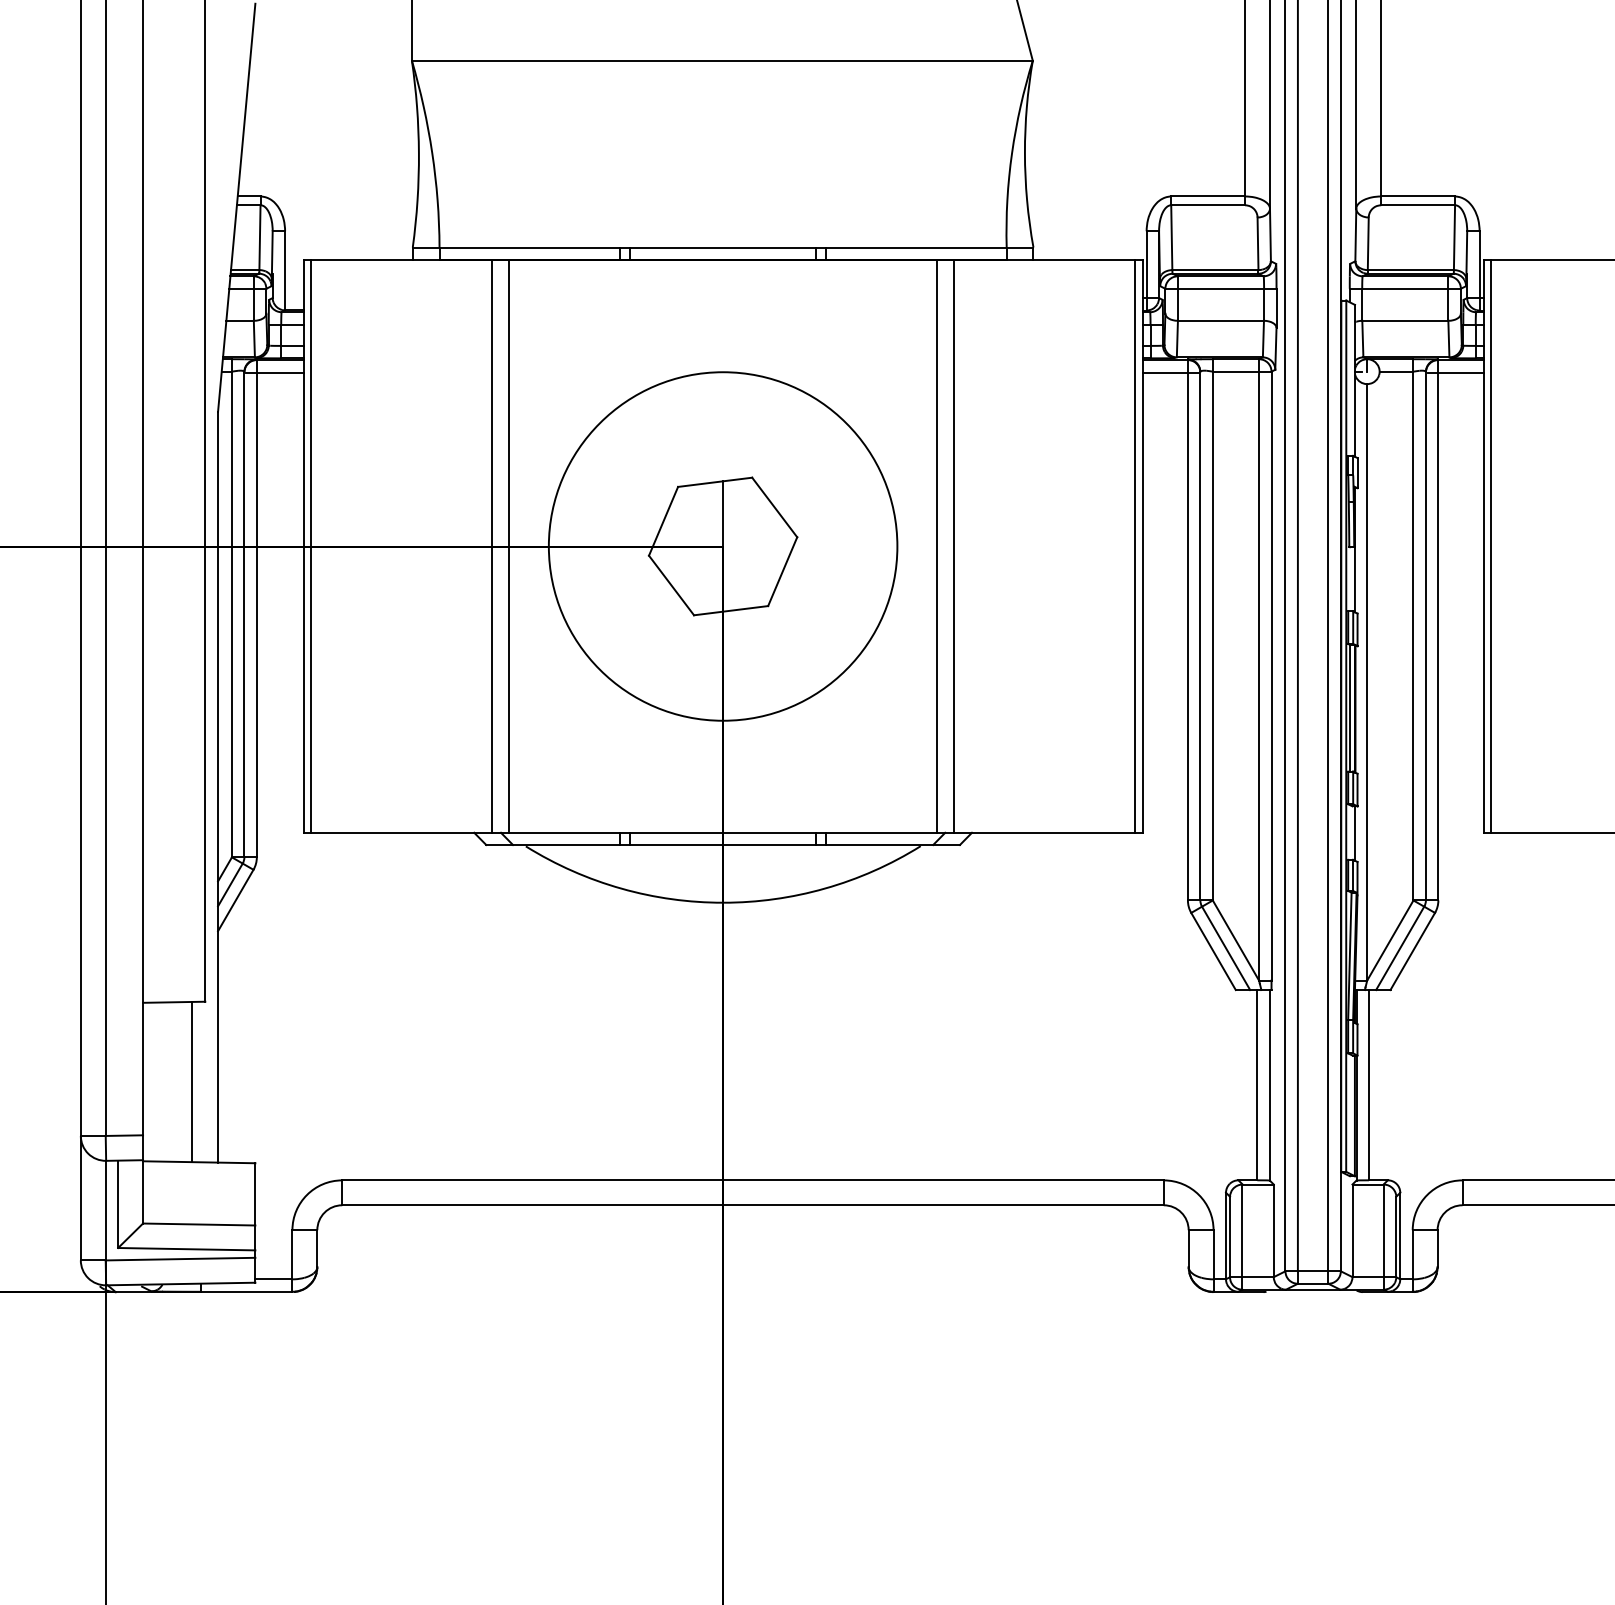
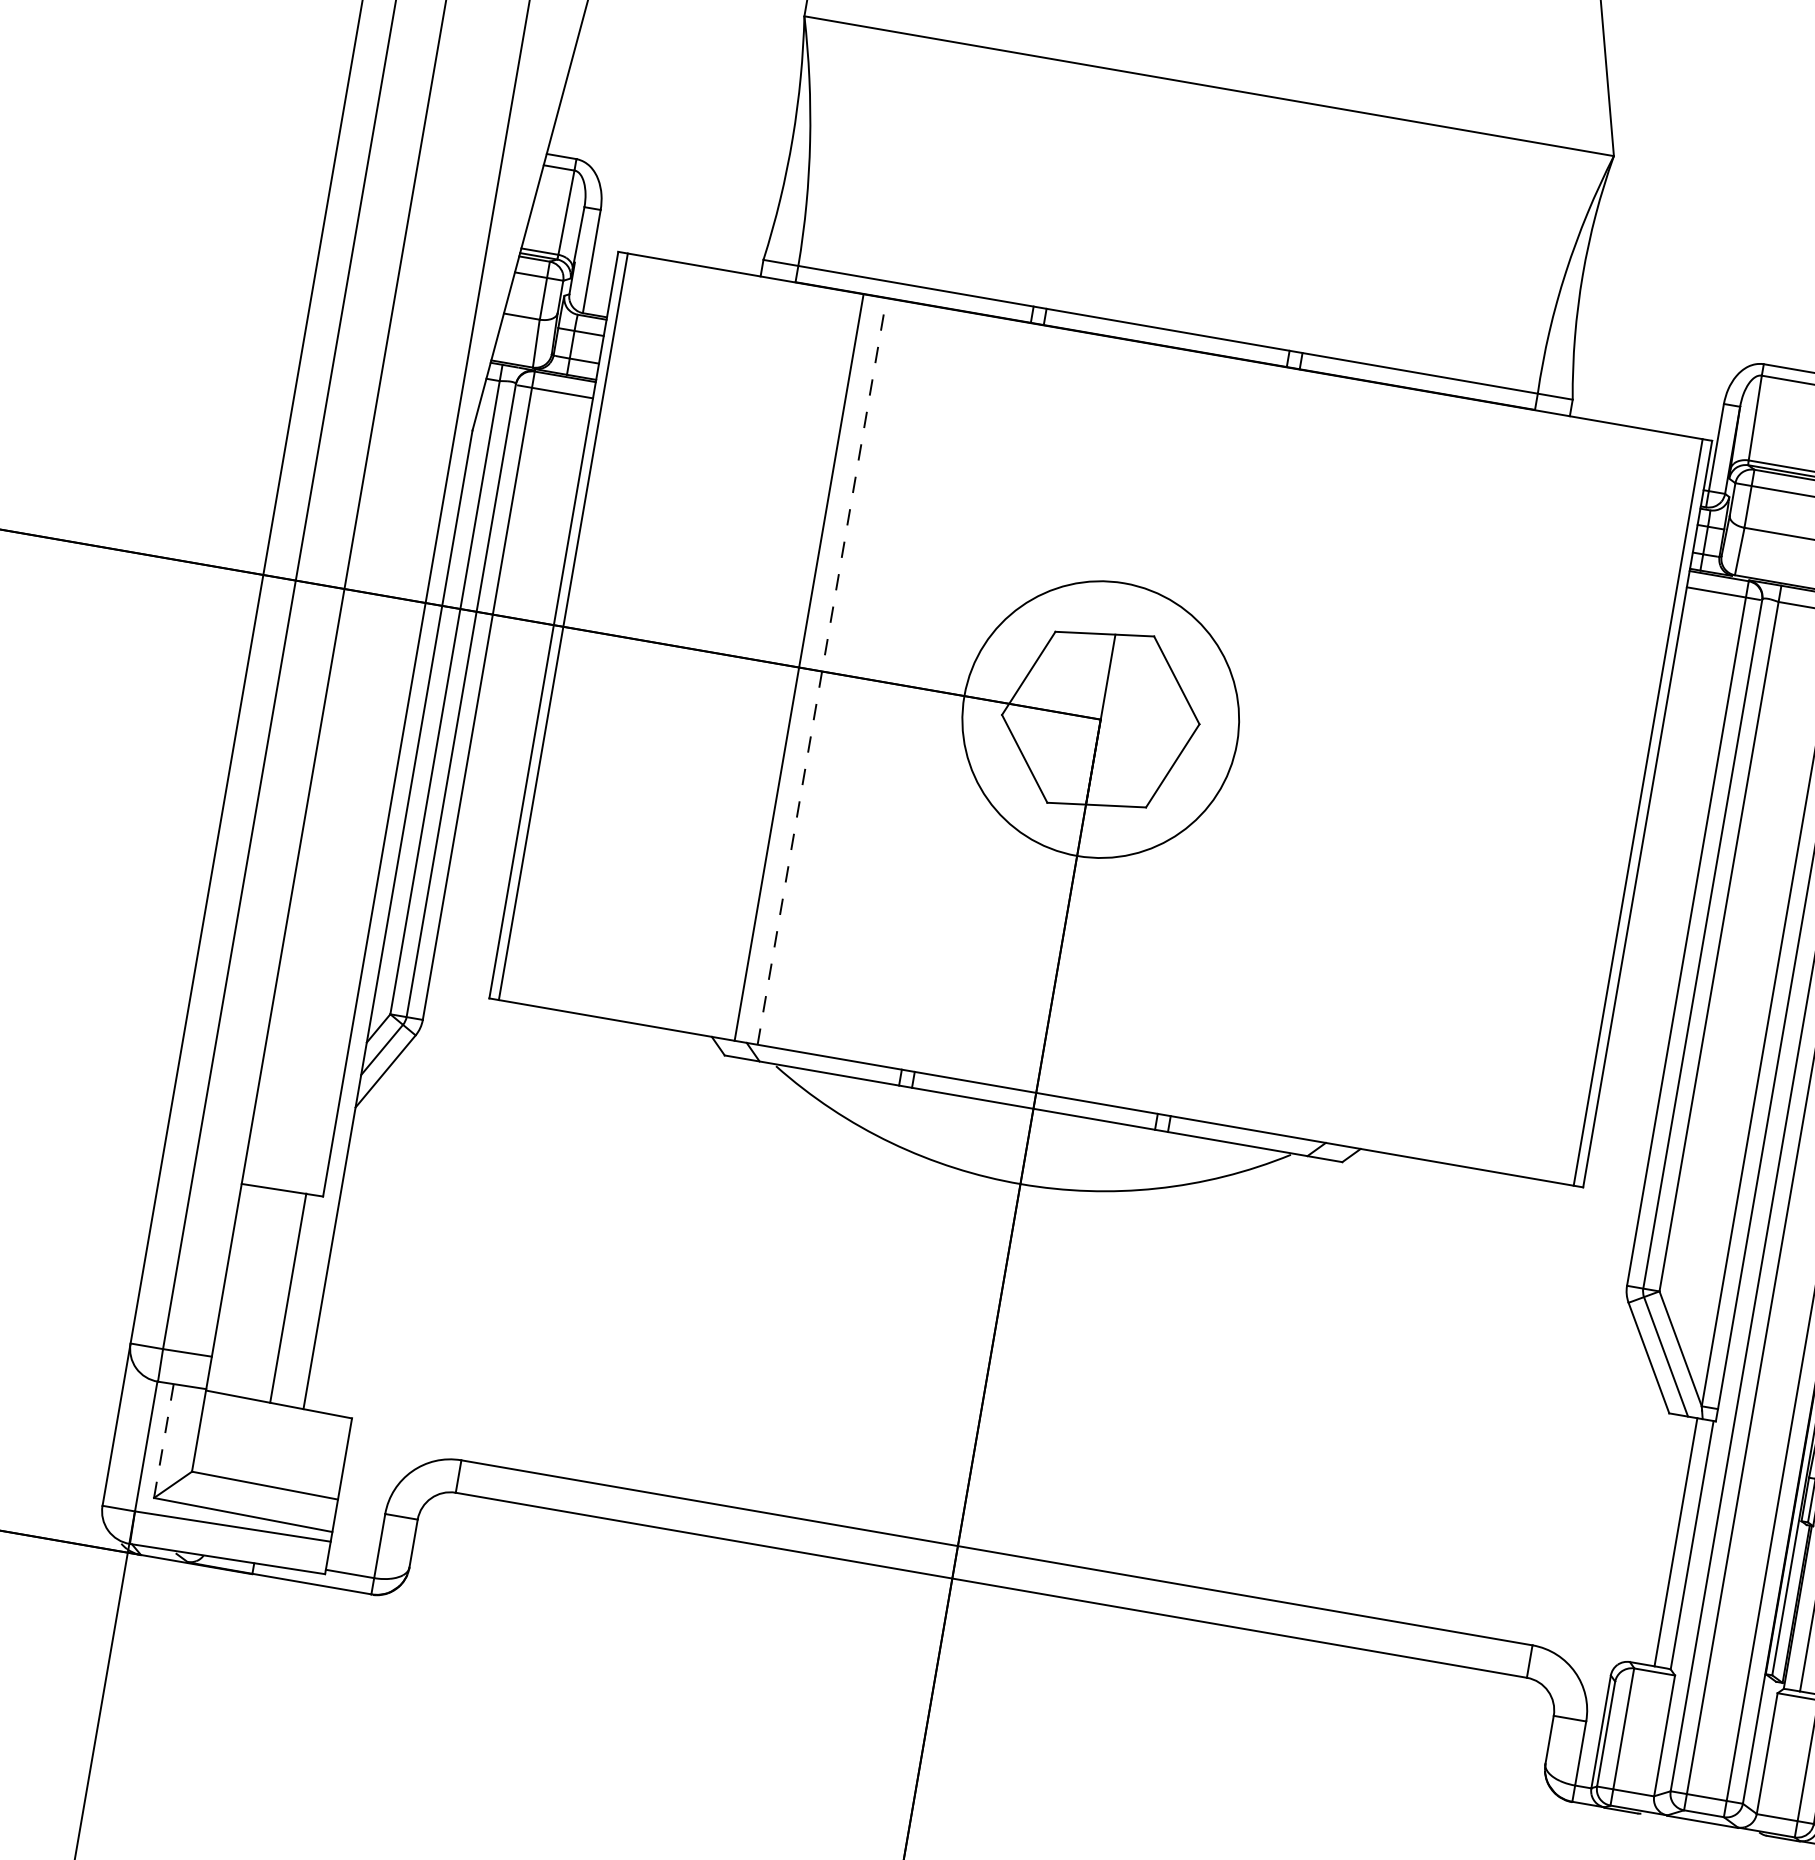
line: (509, 546) -> (822, 671), solid -> dashed
circle: (722, 546) -> (1099, 719), size x0.6
line: (936, 546) -> (1378, 767), removed
line: (954, 546) -> (1402, 771), removed
line: (118, 1204) -> (164, 1441), solid -> dashed

